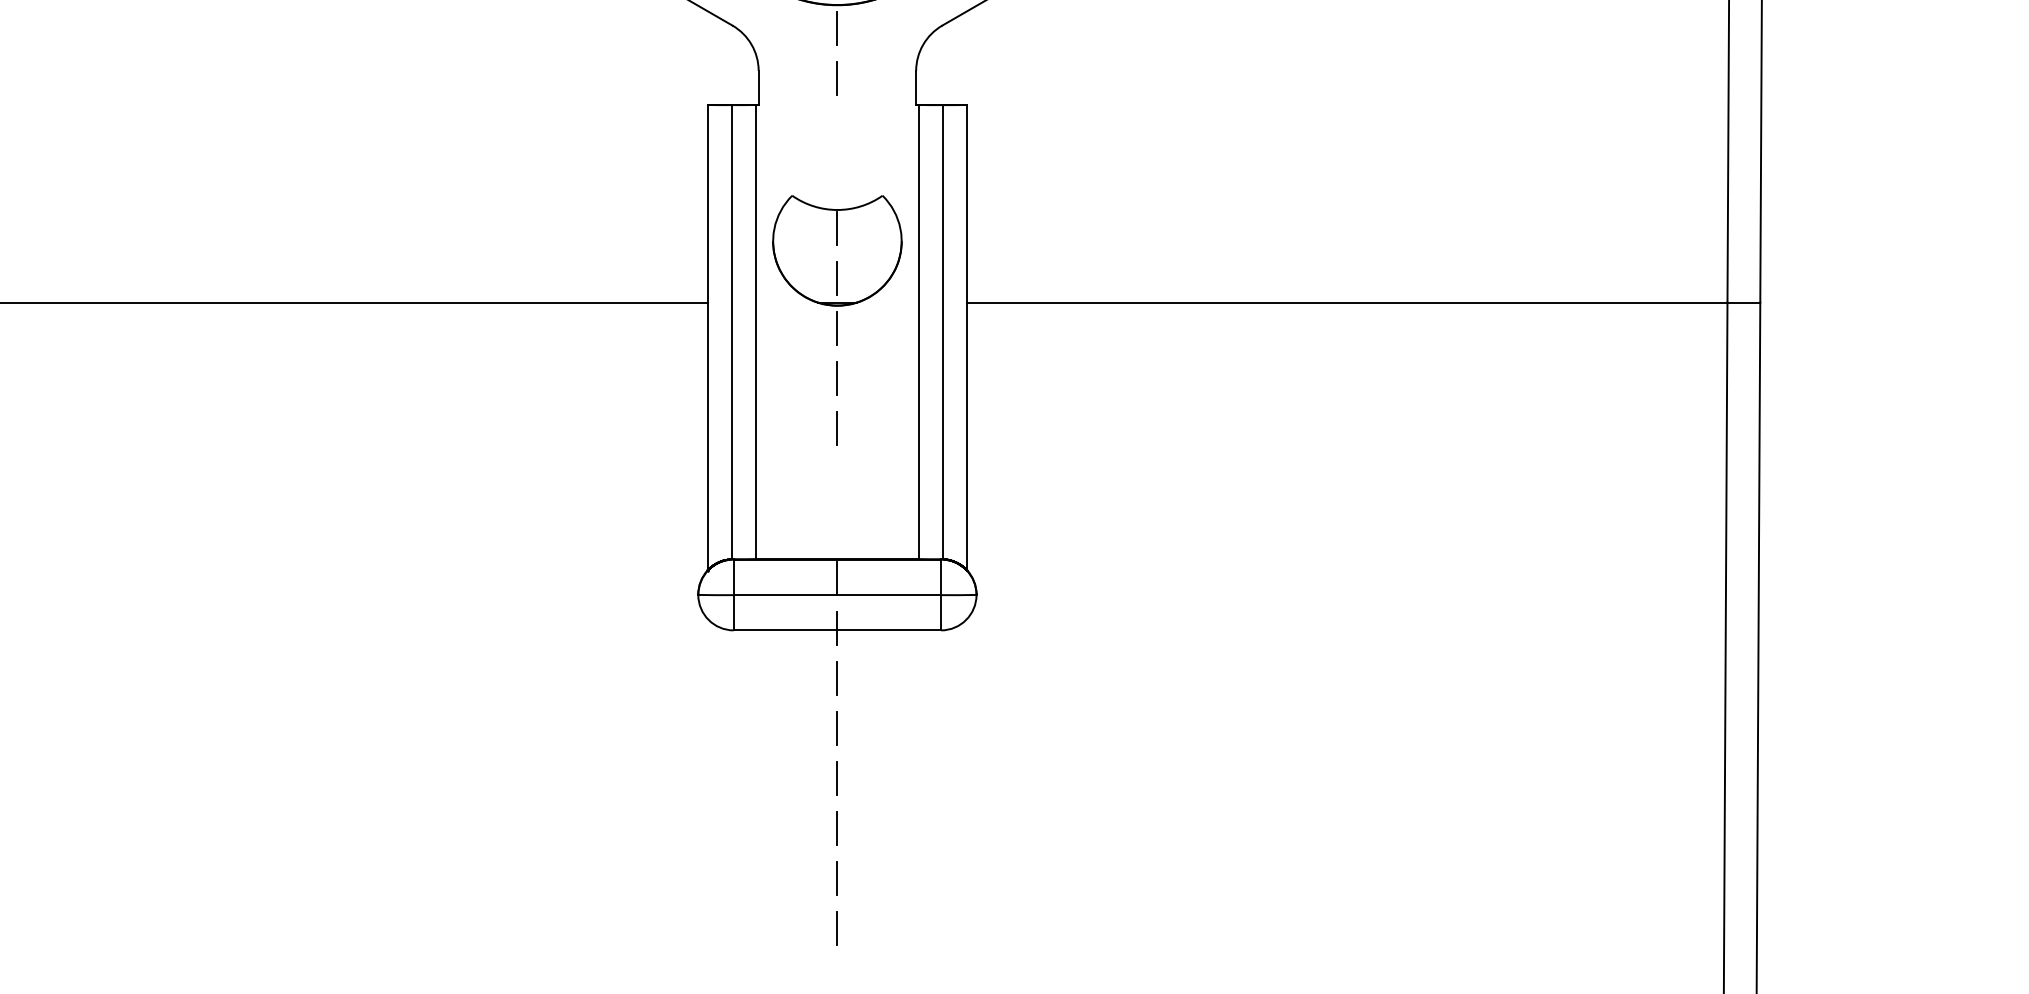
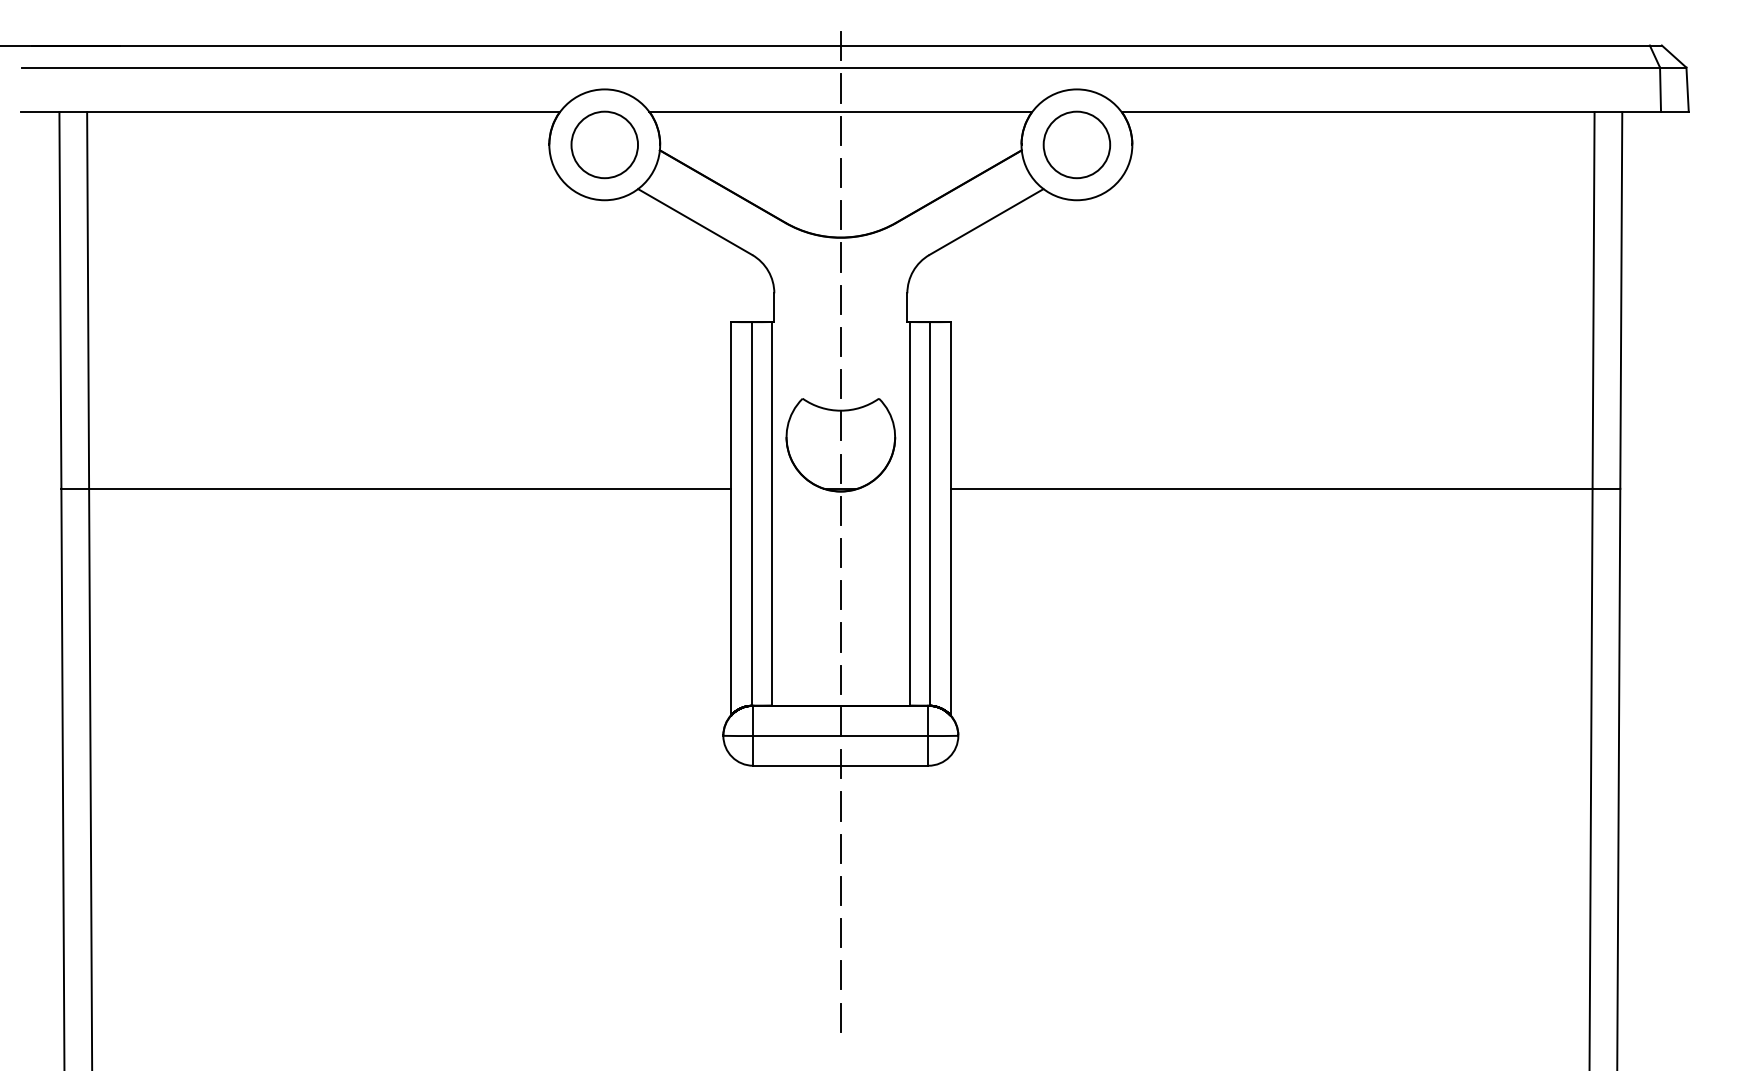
line: (837, 128) -> (840, 341), added
line: (837, 178) -> (840, 384), added
line: (837, 478) -> (840, 637), added
line: (837, 528) -> (840, 679), added

